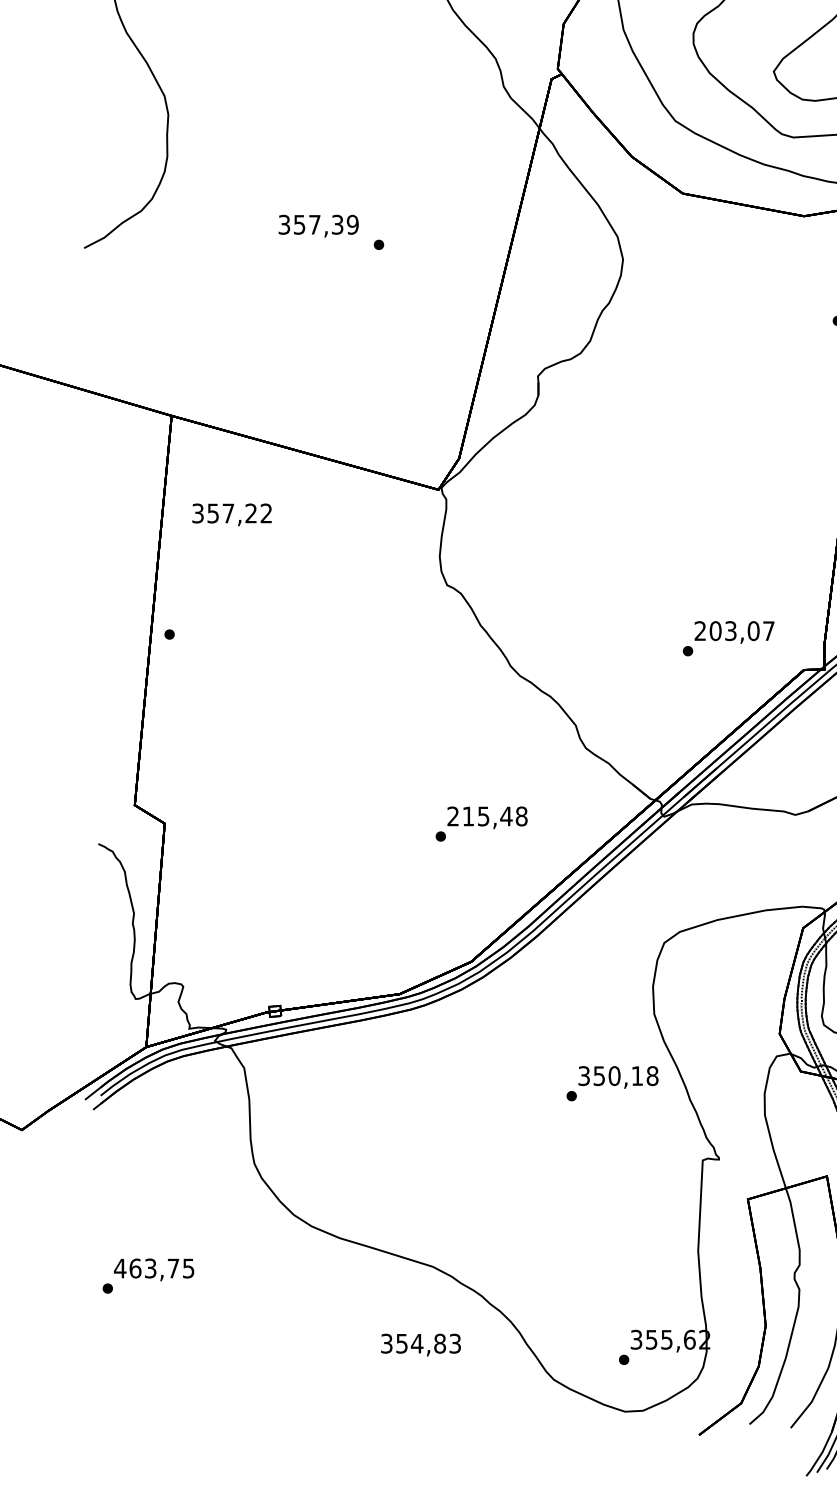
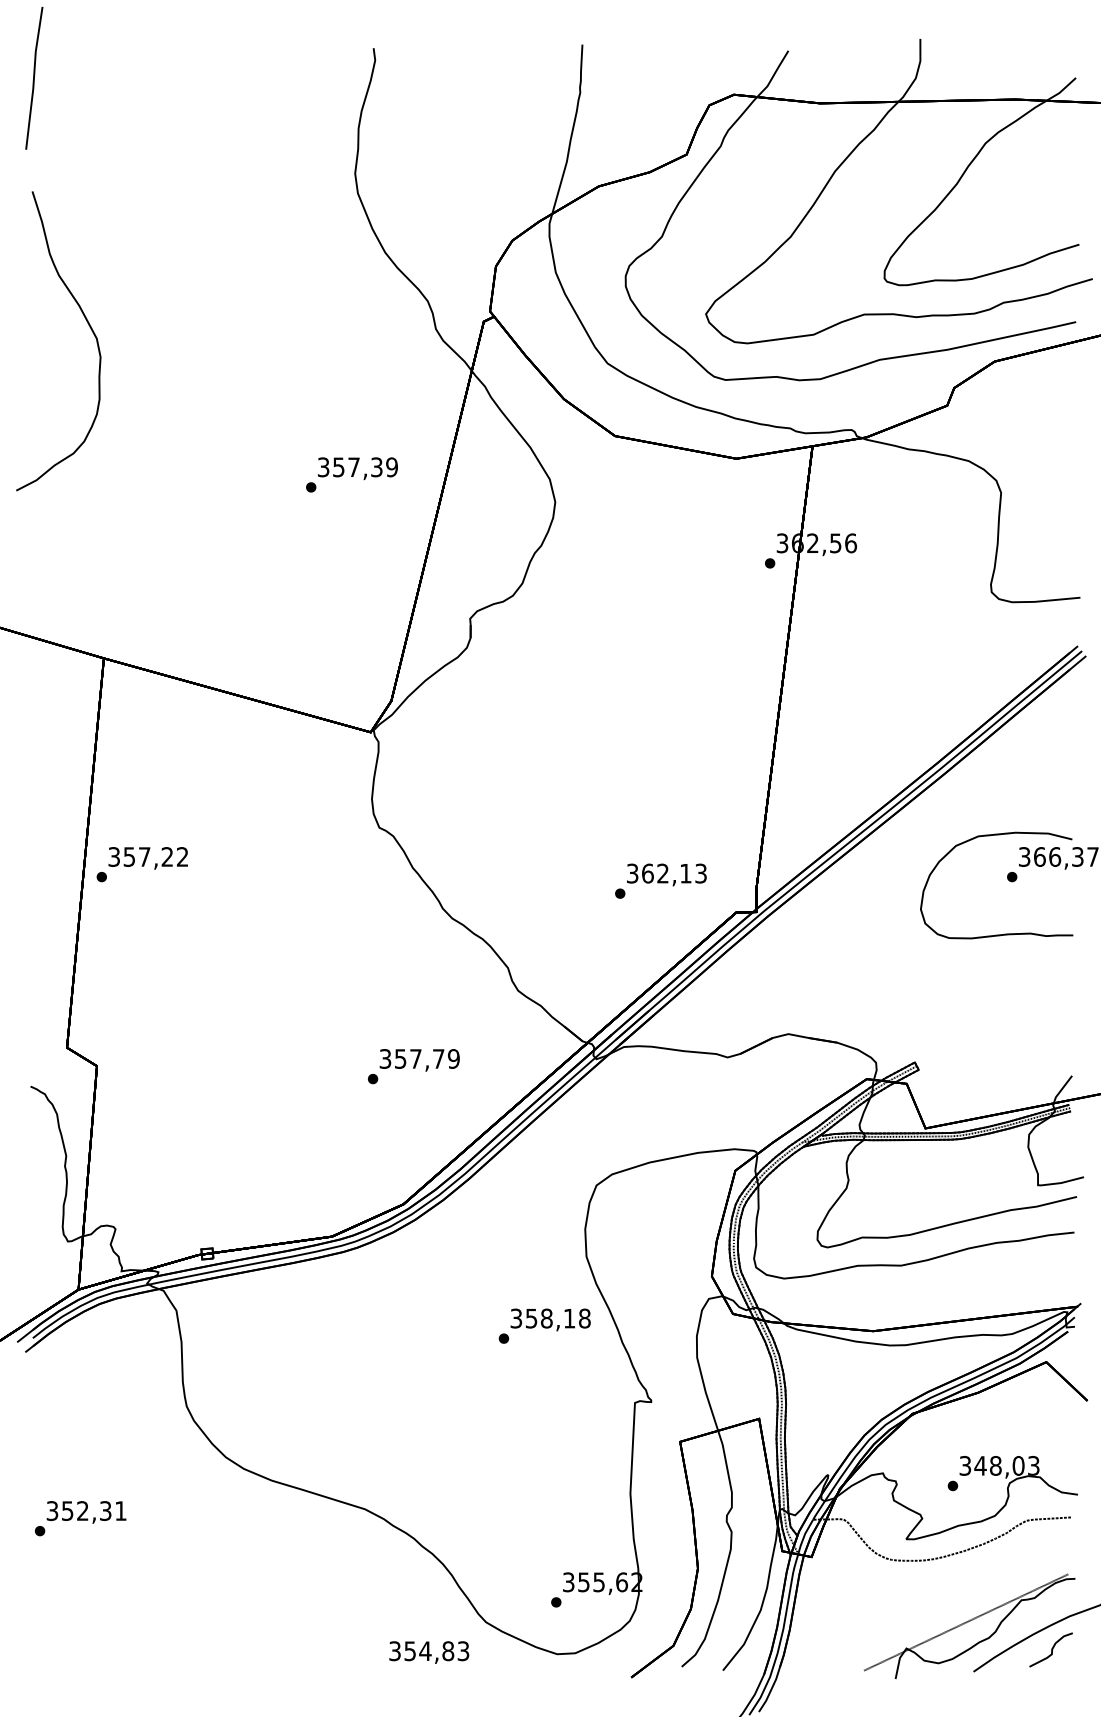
text: (318, 225) -> (357, 468), moved
text: (231, 514) -> (147, 858), moved
text: (734, 630) -> (666, 873), 203,07 -> 362,13
text: (487, 815) -> (419, 1058), 215,48 -> 357,79
text: (614, 1075) -> (546, 1318), 350,18 -> 358,18
text: (154, 1268) -> (86, 1511), 463,75 -> 352,31
text: (421, 1344) -> (429, 1652), moved

